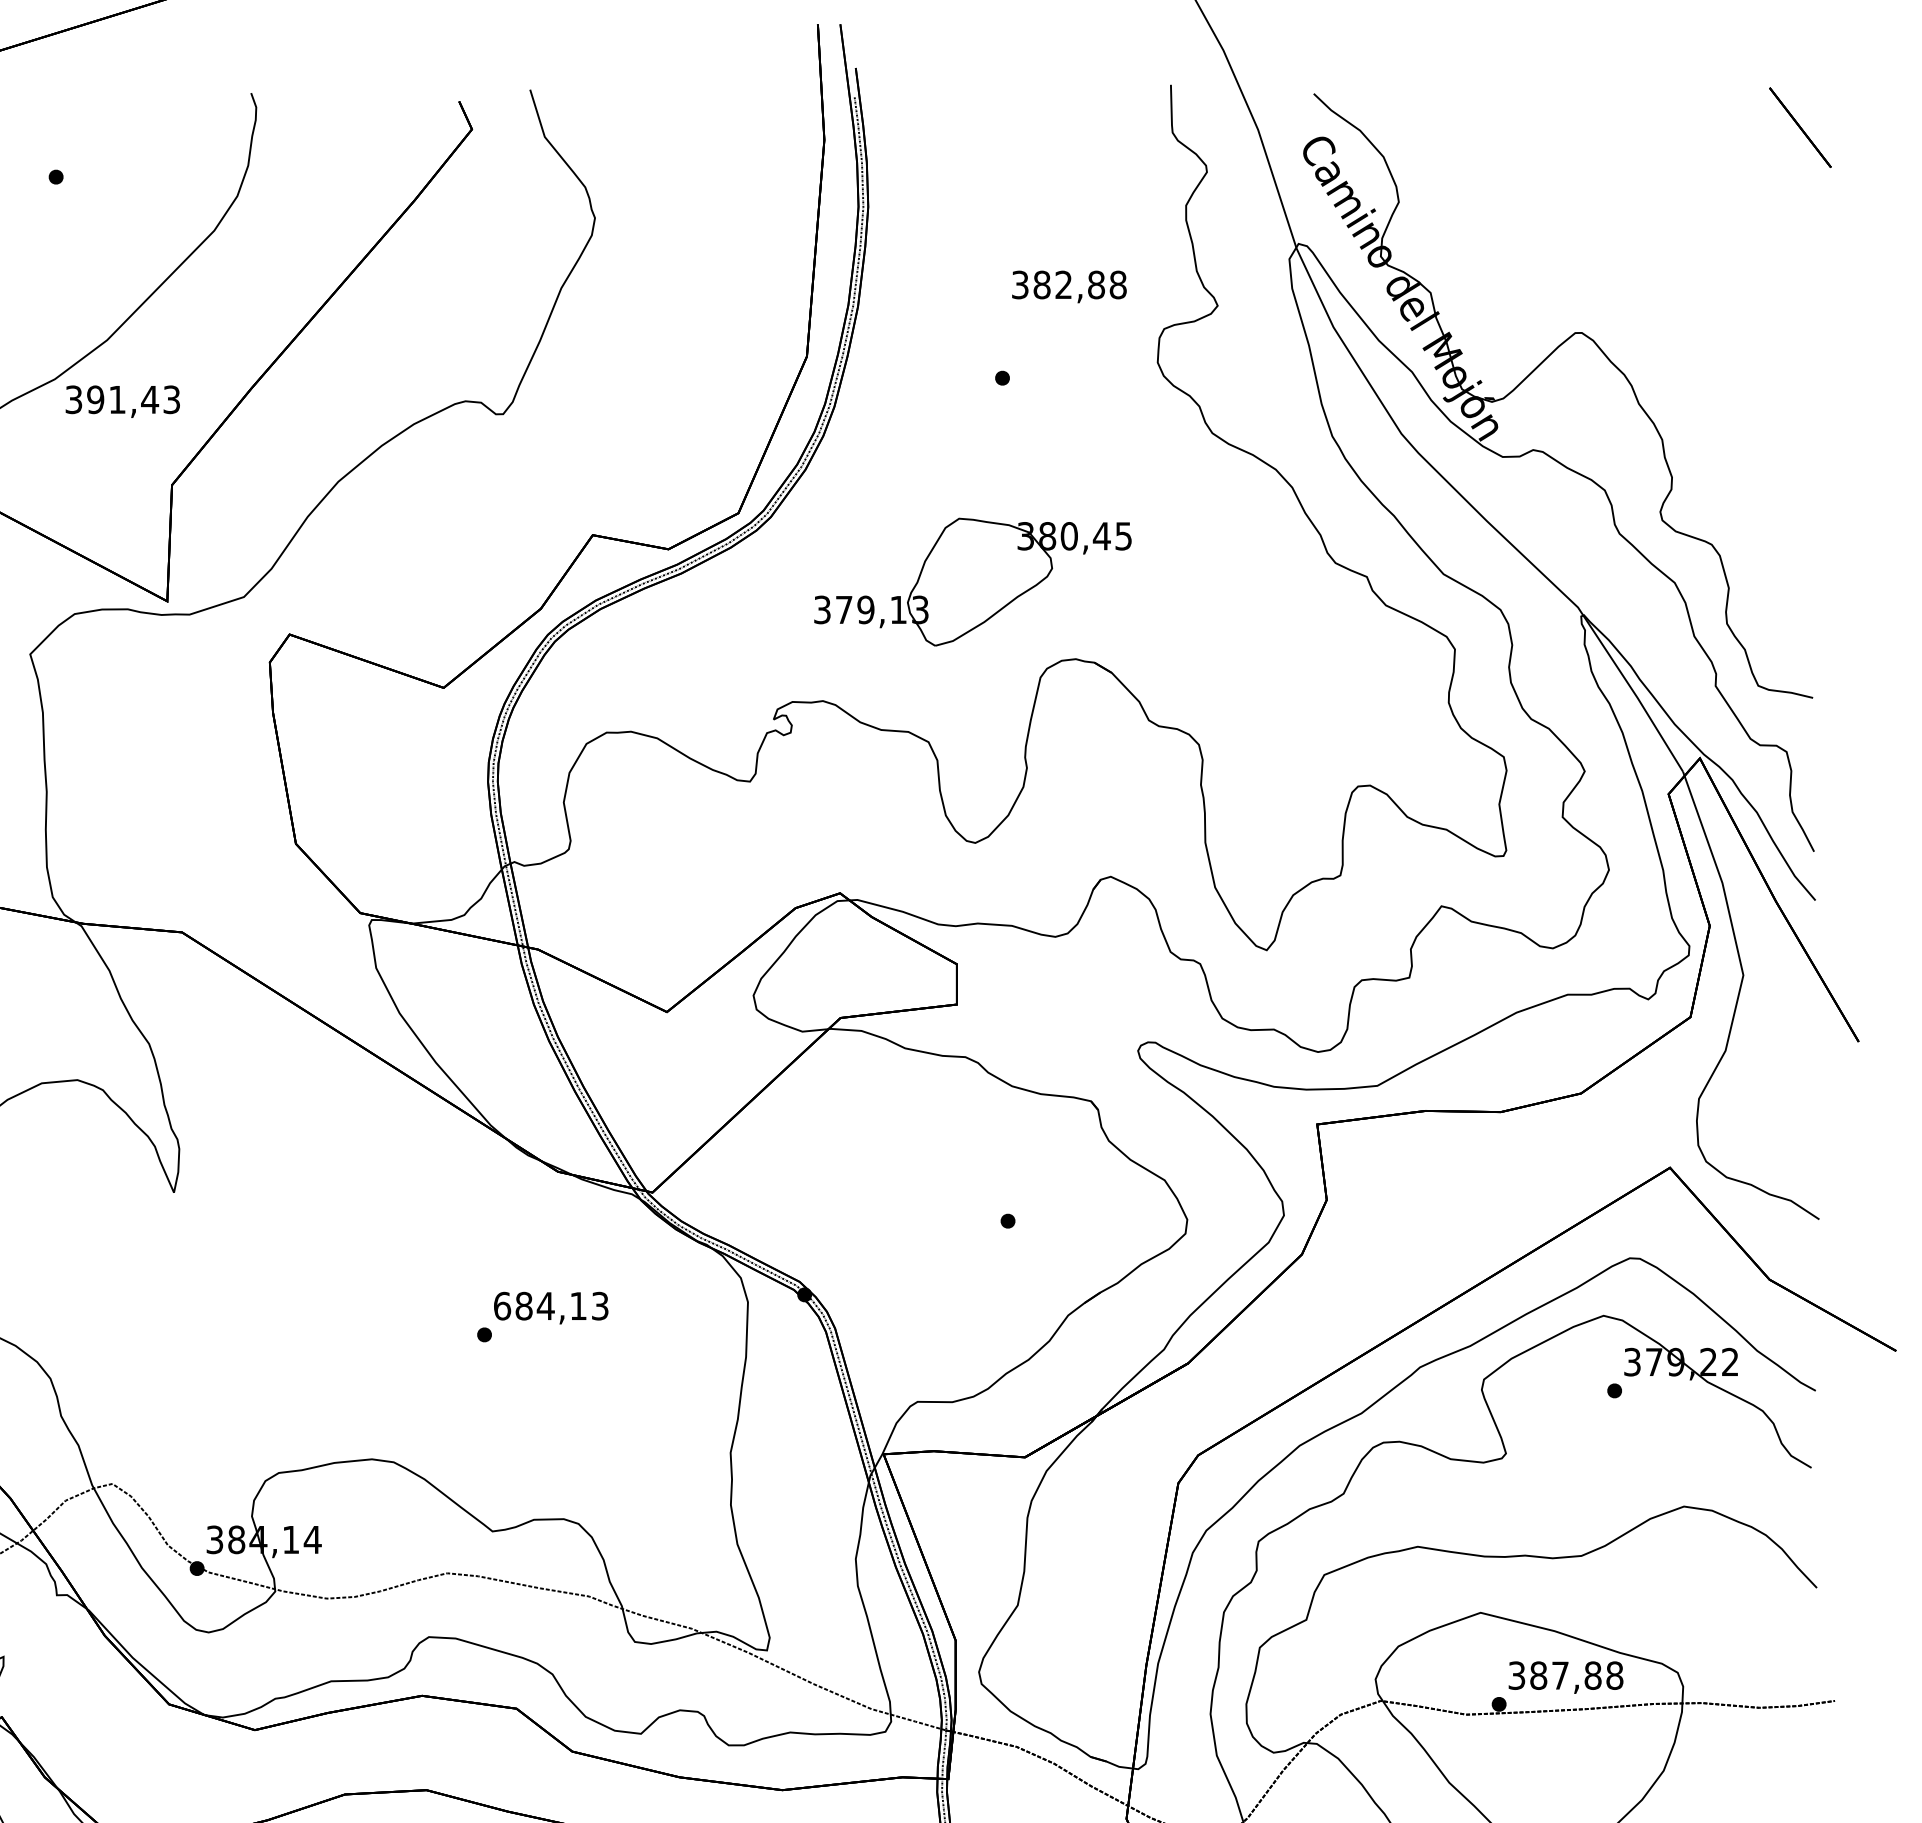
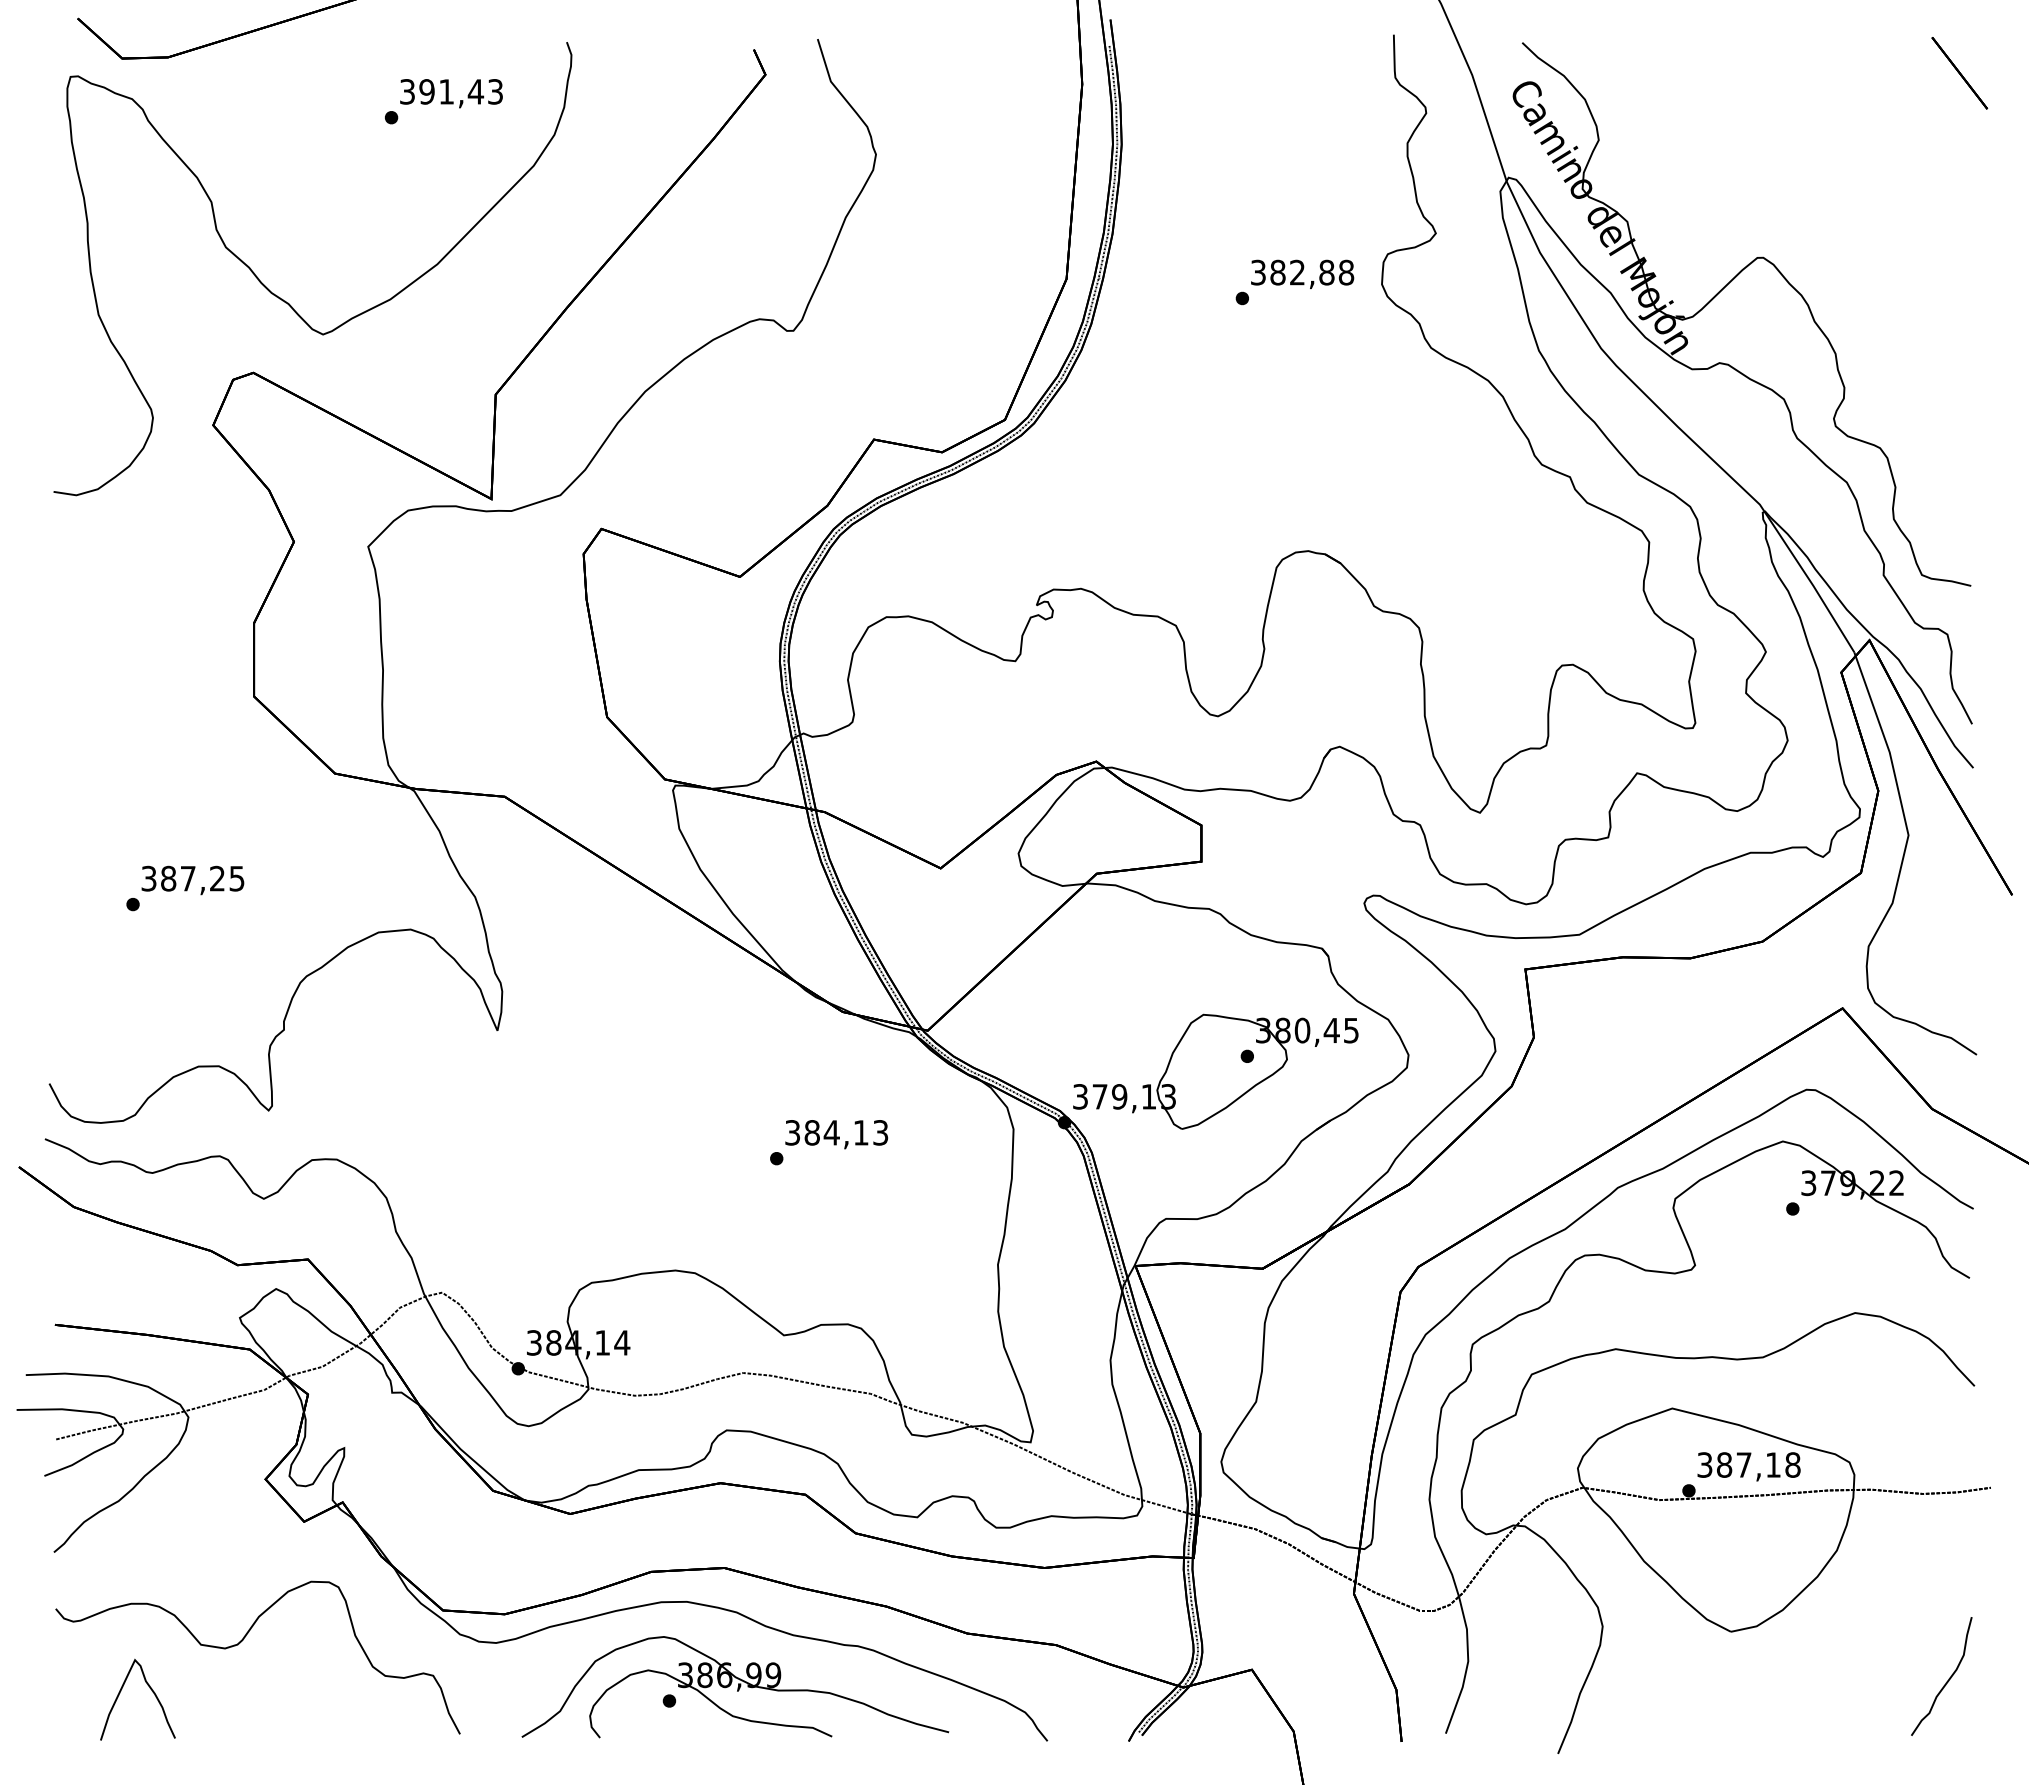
text: (1069, 285) -> (1302, 273), moved
text: (122, 401) -> (451, 93), moved
part: (972, 581) -> (1215, 1071), moved
text: (502, 1305) -> (792, 1132), 684,13 -> 384,13
text: (1593, 1675) -> (1773, 1464), 387,88 -> 387,18

